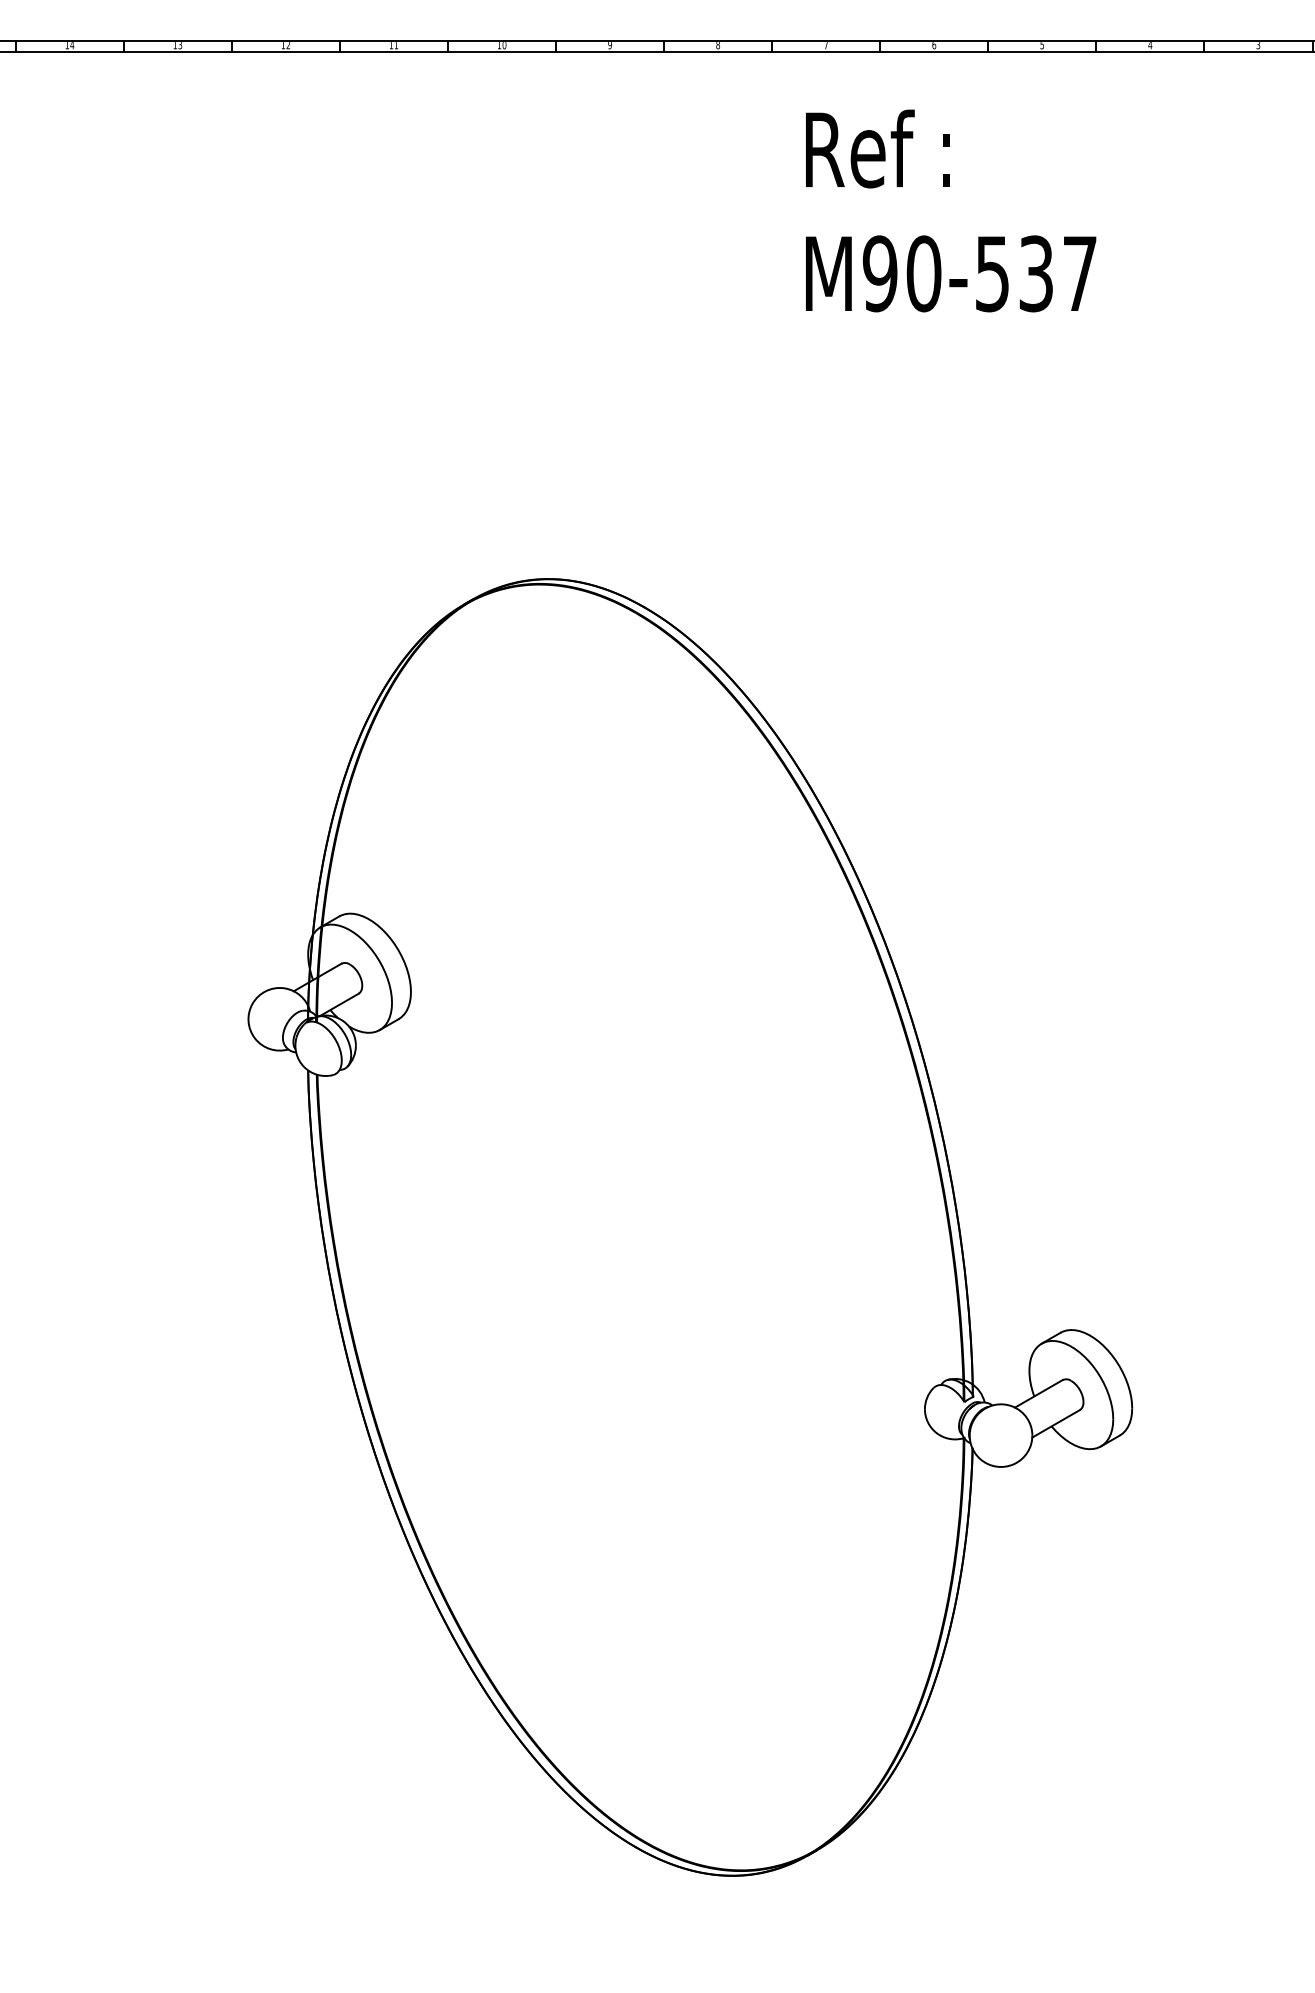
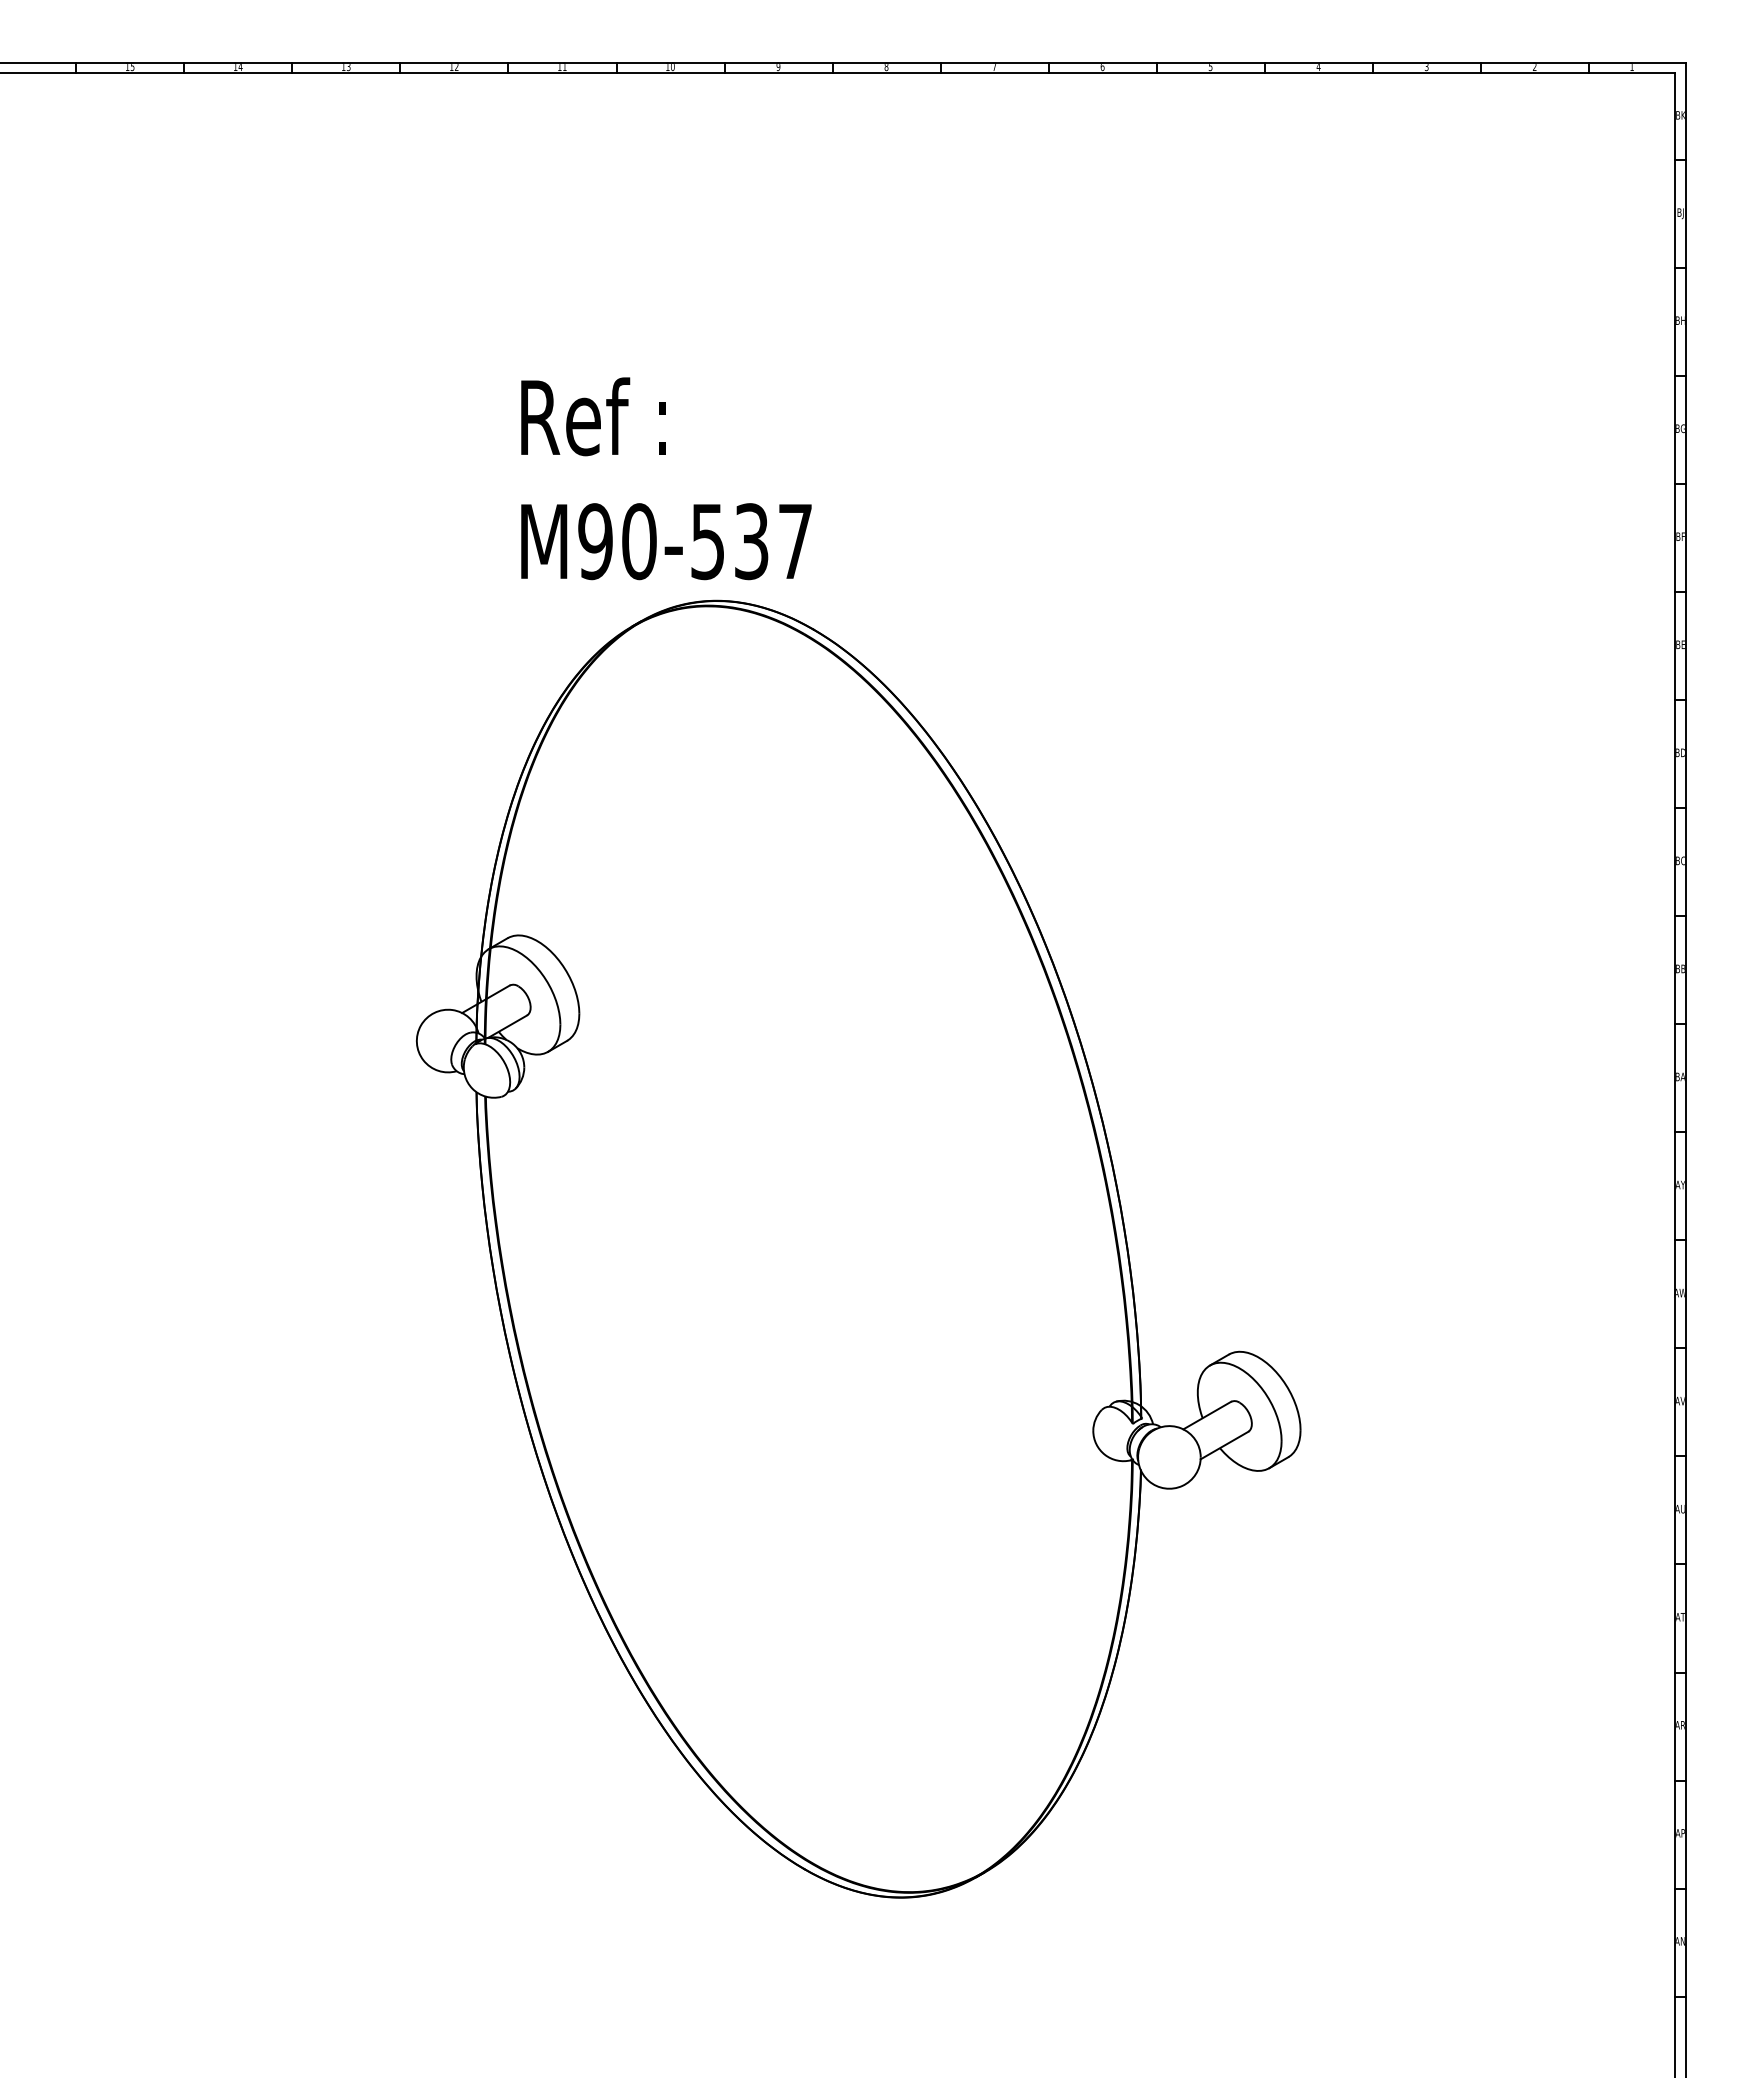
text: (951, 210) -> (666, 478), moved

